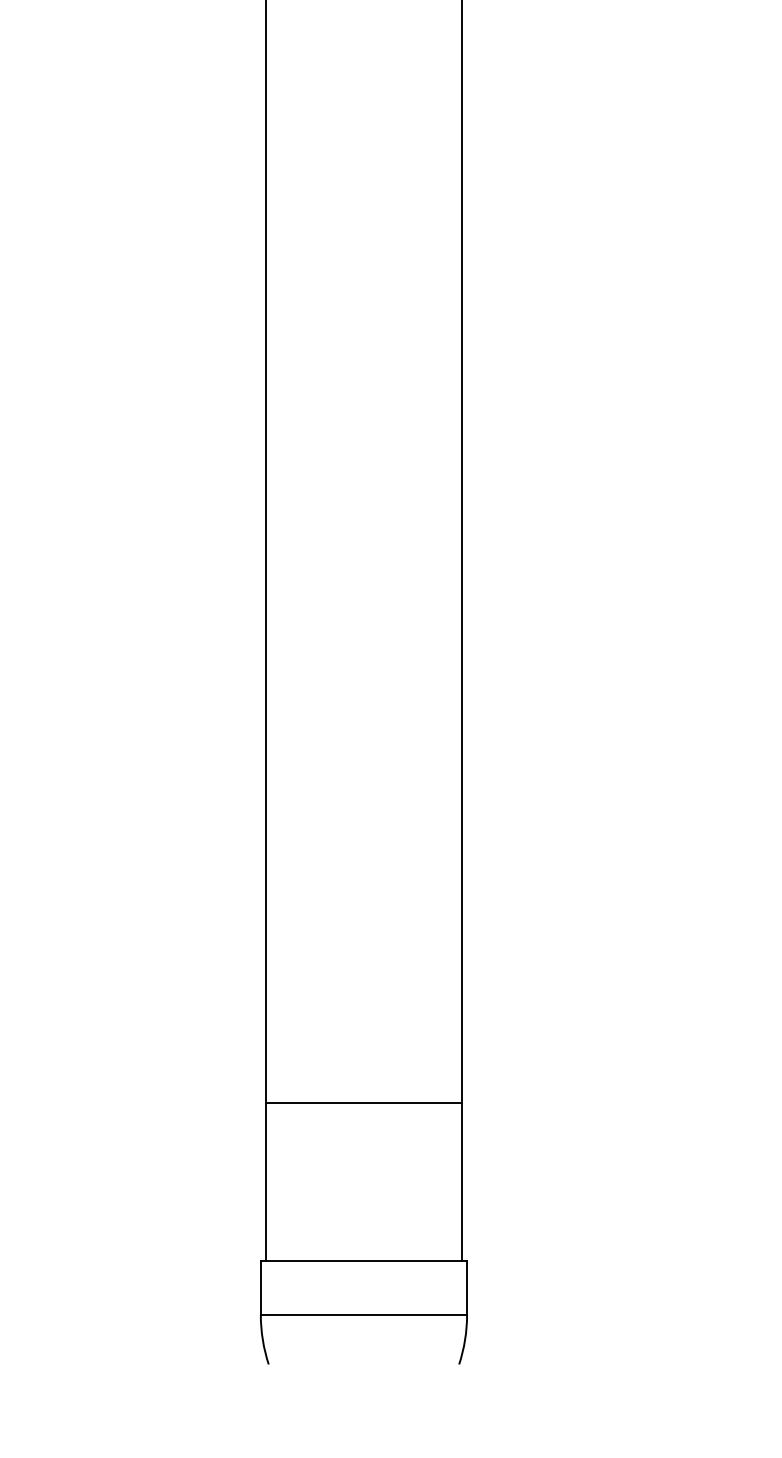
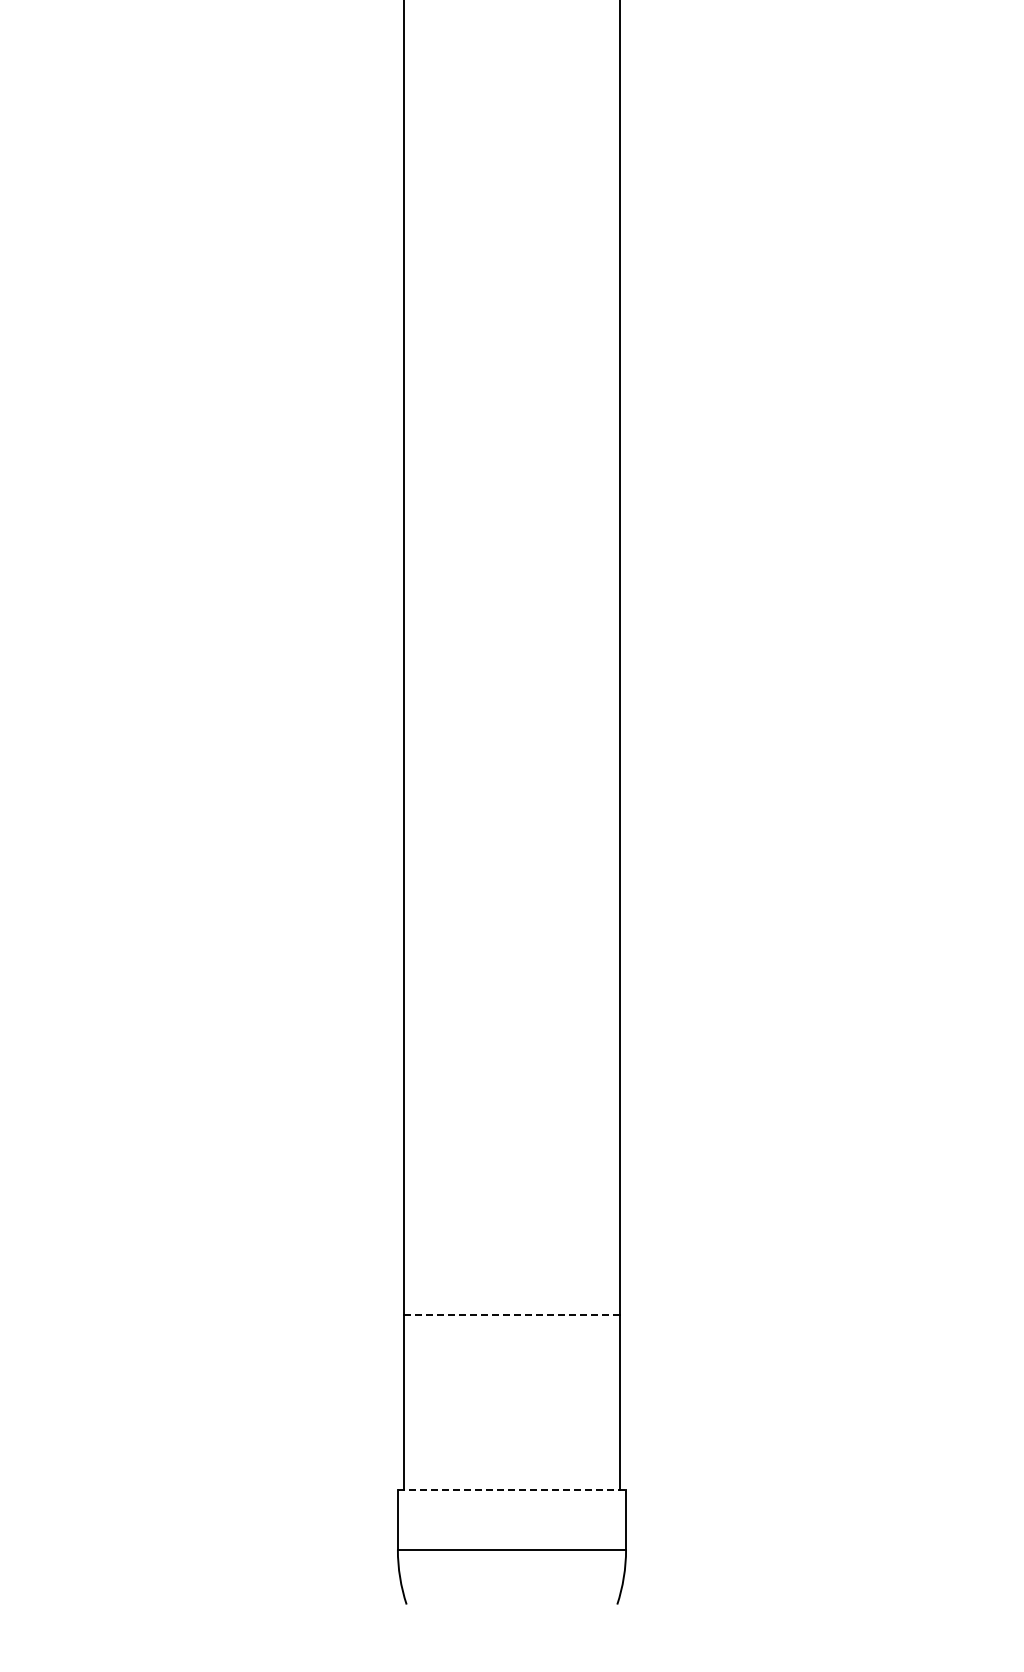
line: (363, 1102) -> (511, 1314), solid -> dashed
line: (364, 1261) -> (512, 1490), solid -> dashed

